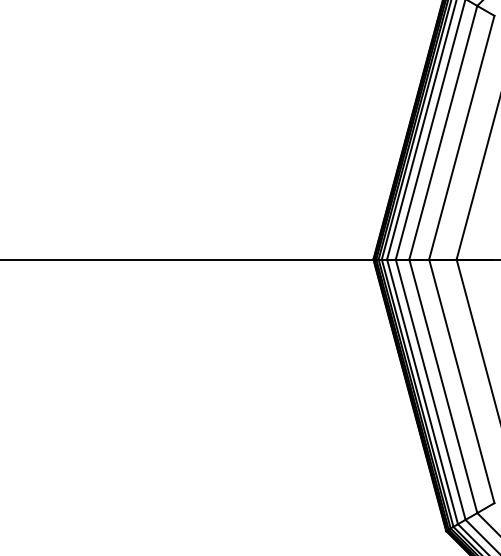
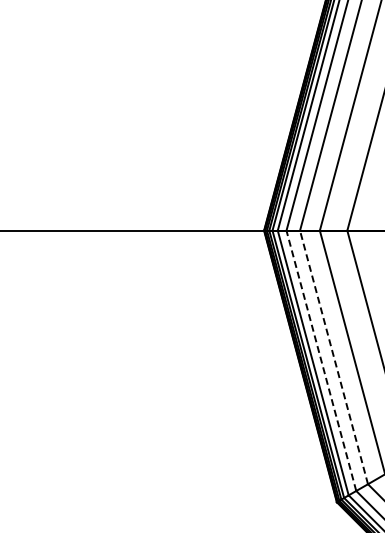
line: (443, 385) -> (334, 356), solid -> dashed
line: (430, 389) -> (321, 360), solid -> dashed

